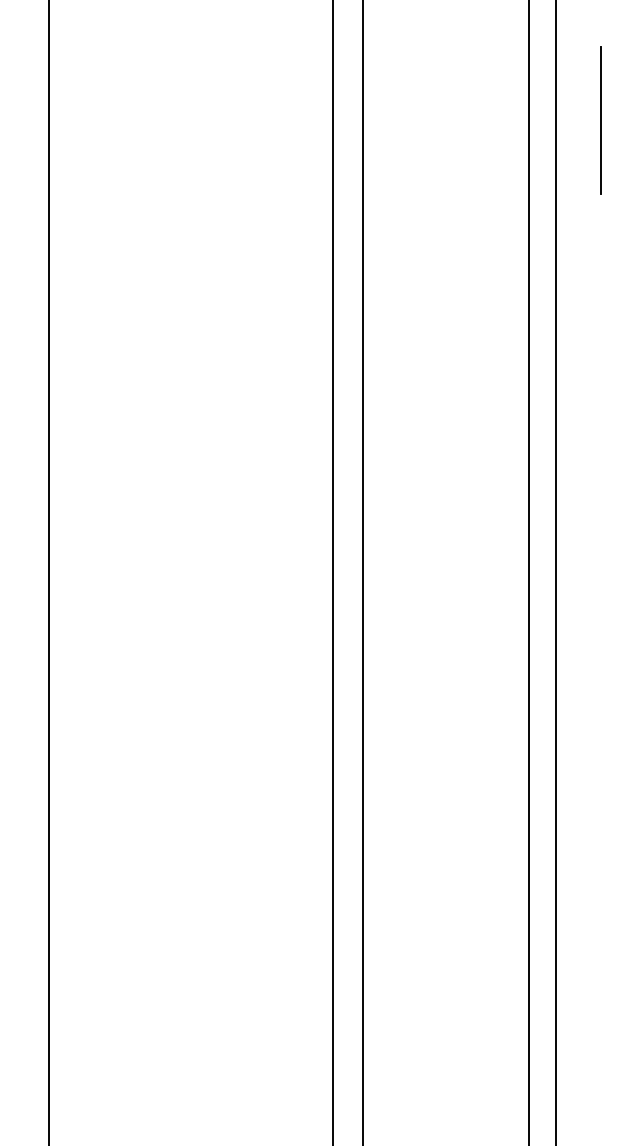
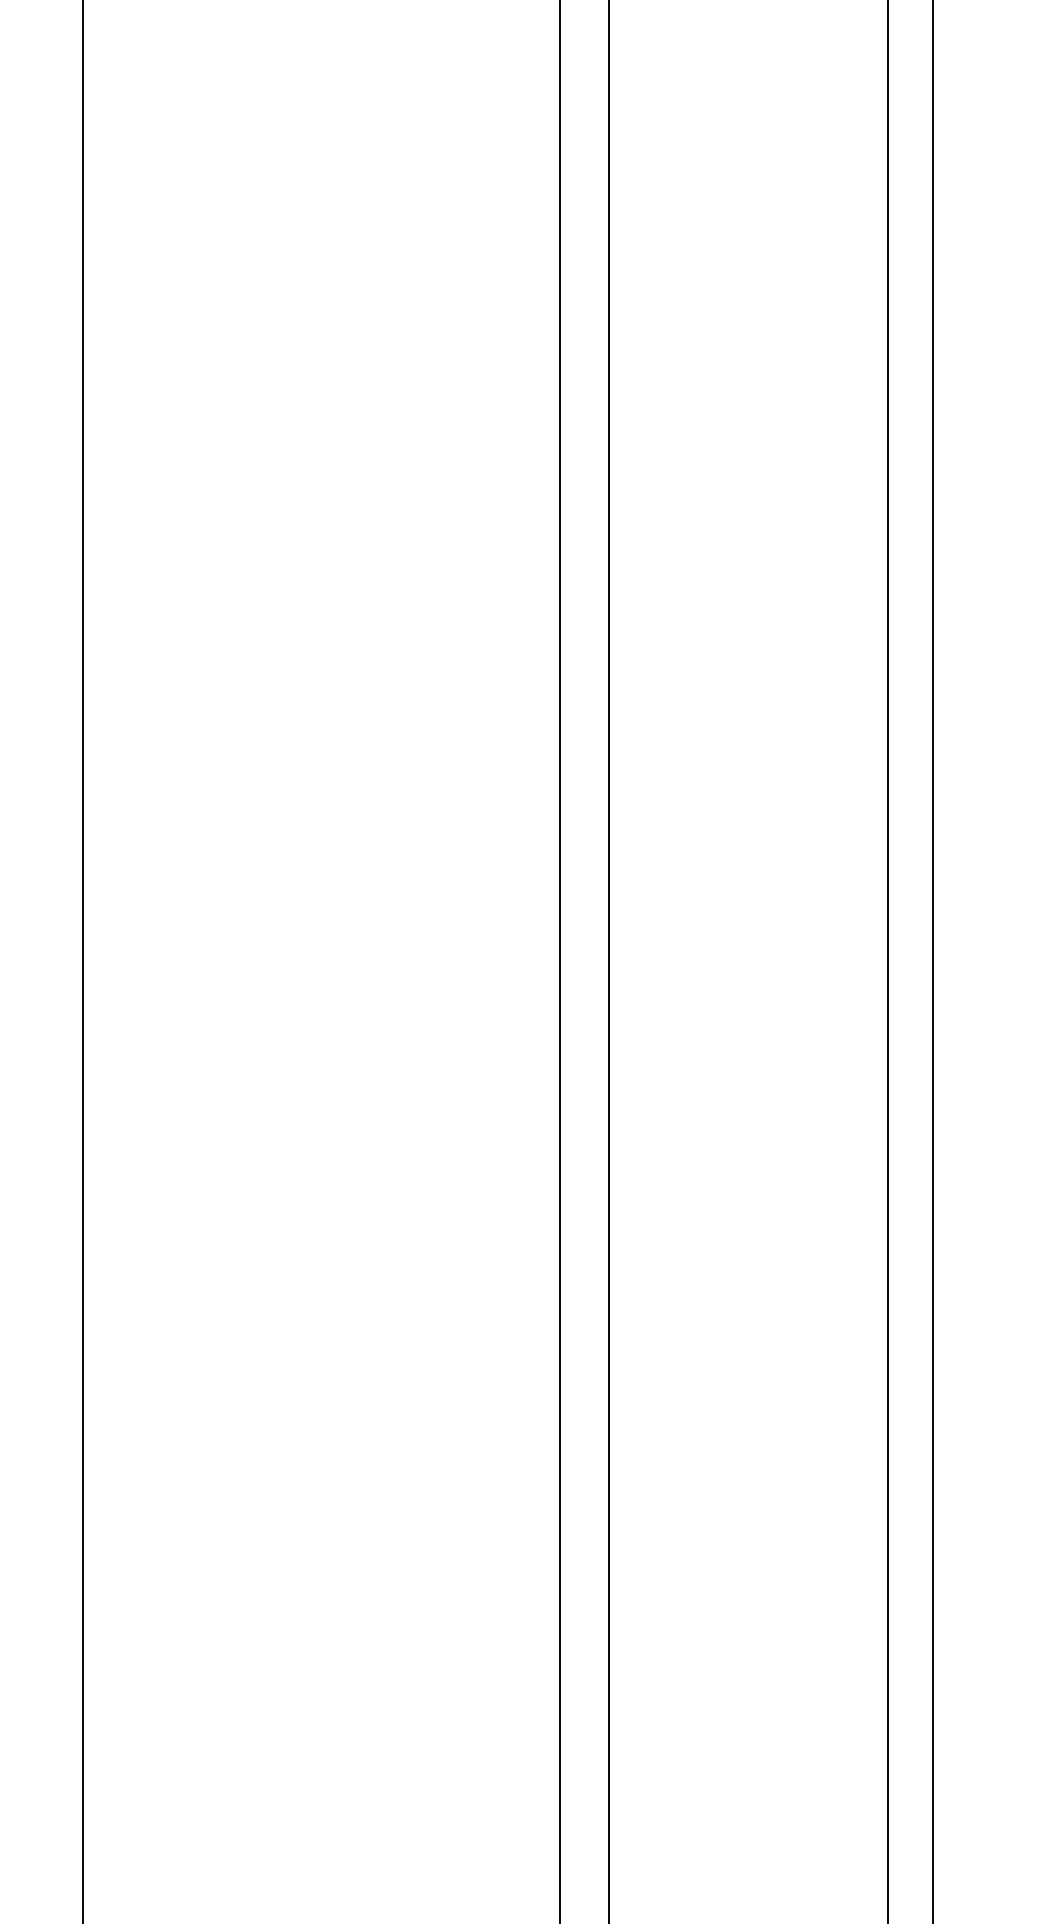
line: (600, 120) -> (1008, 202), removed

